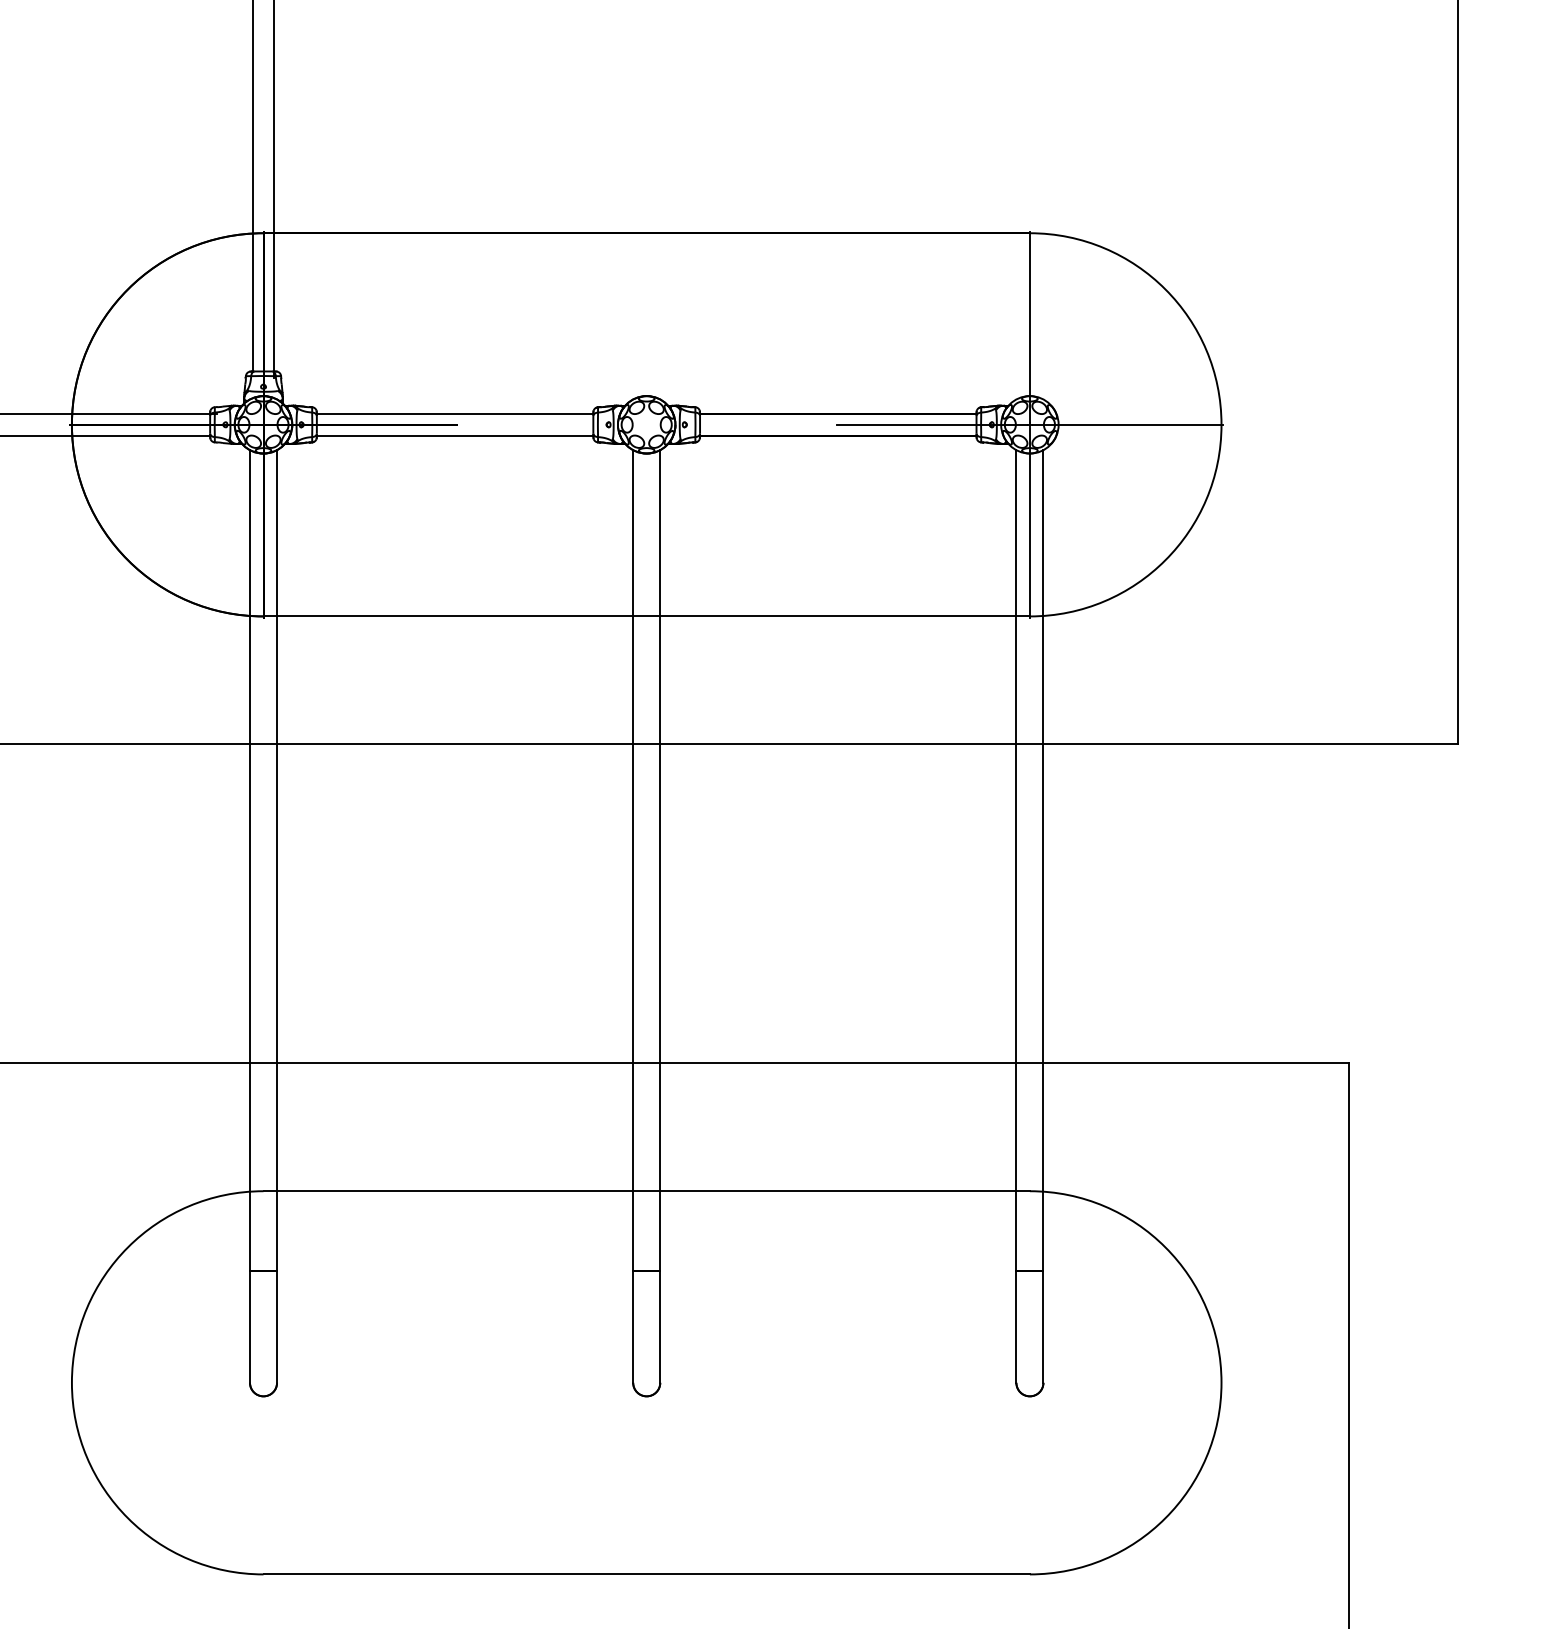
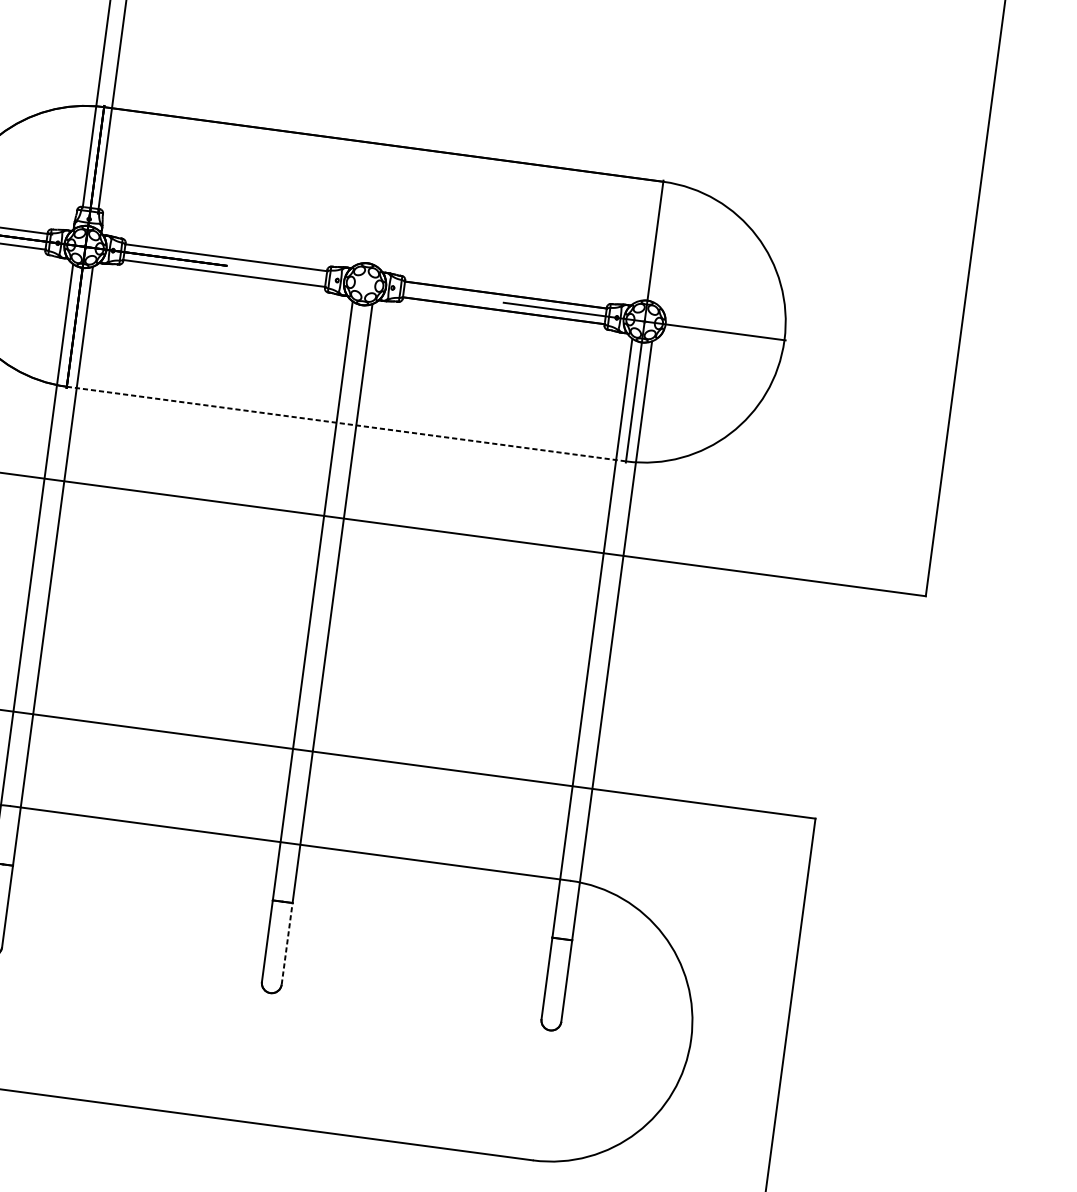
line: (647, 616) -> (347, 424), solid -> dashed
line: (660, 1326) -> (287, 943), solid -> dashed

